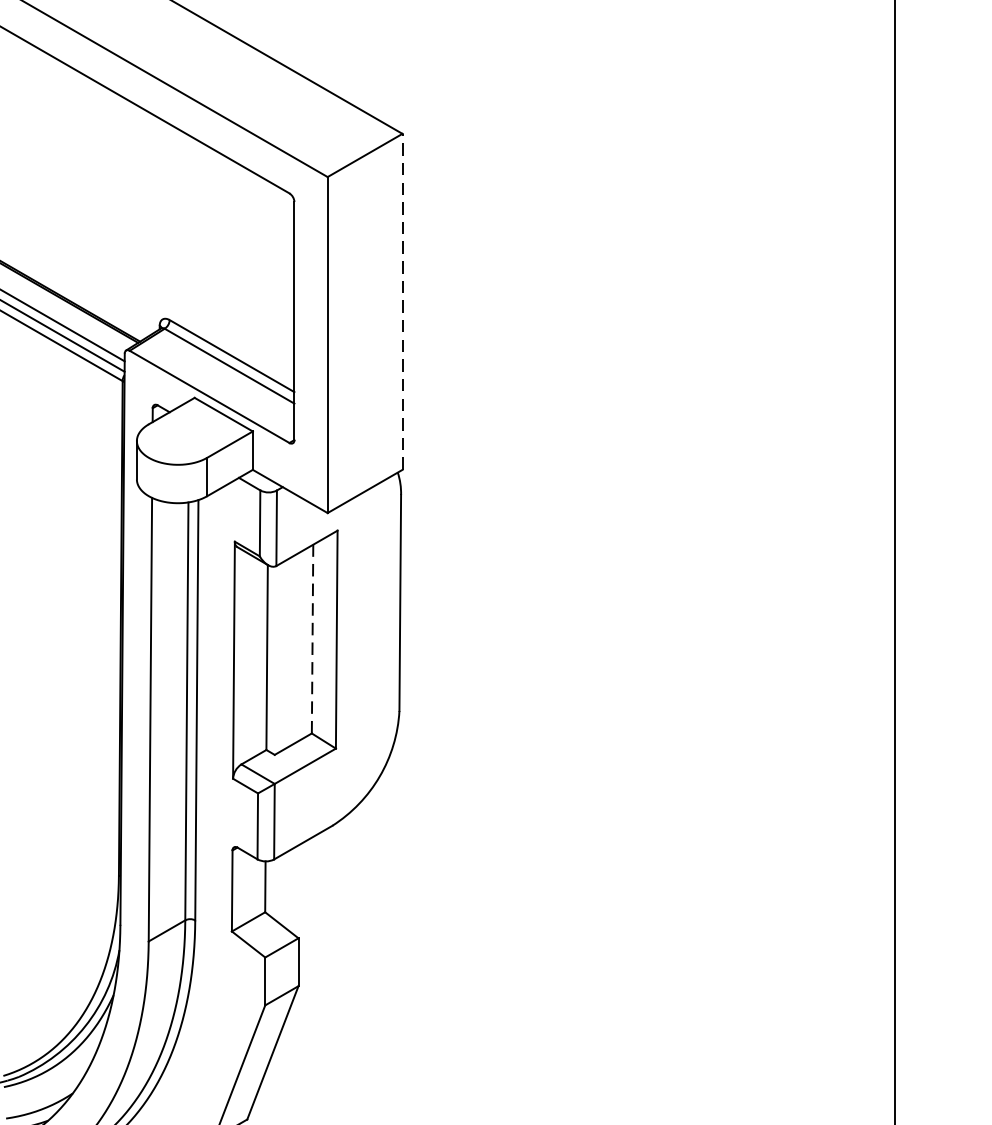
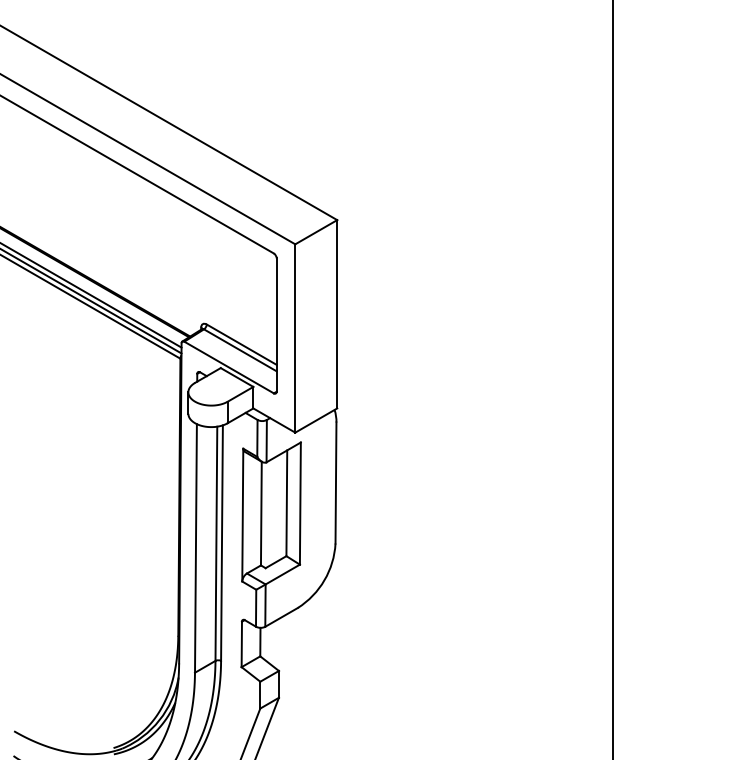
line: (402, 300) -> (337, 313), dashed -> solid
line: (311, 639) -> (286, 503), dashed -> solid

